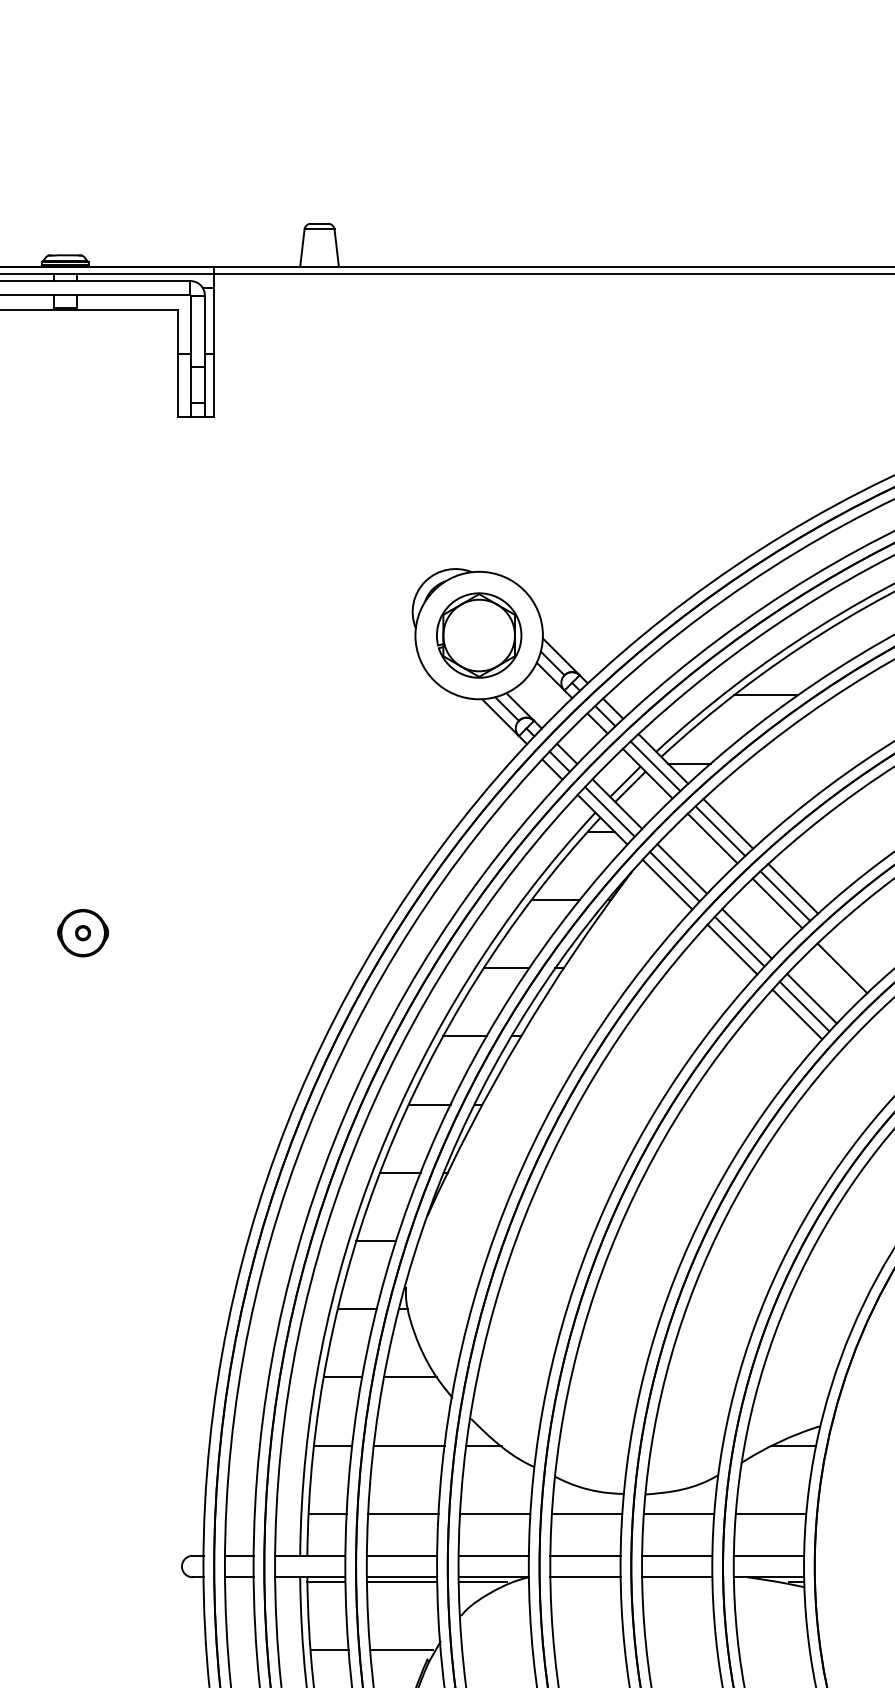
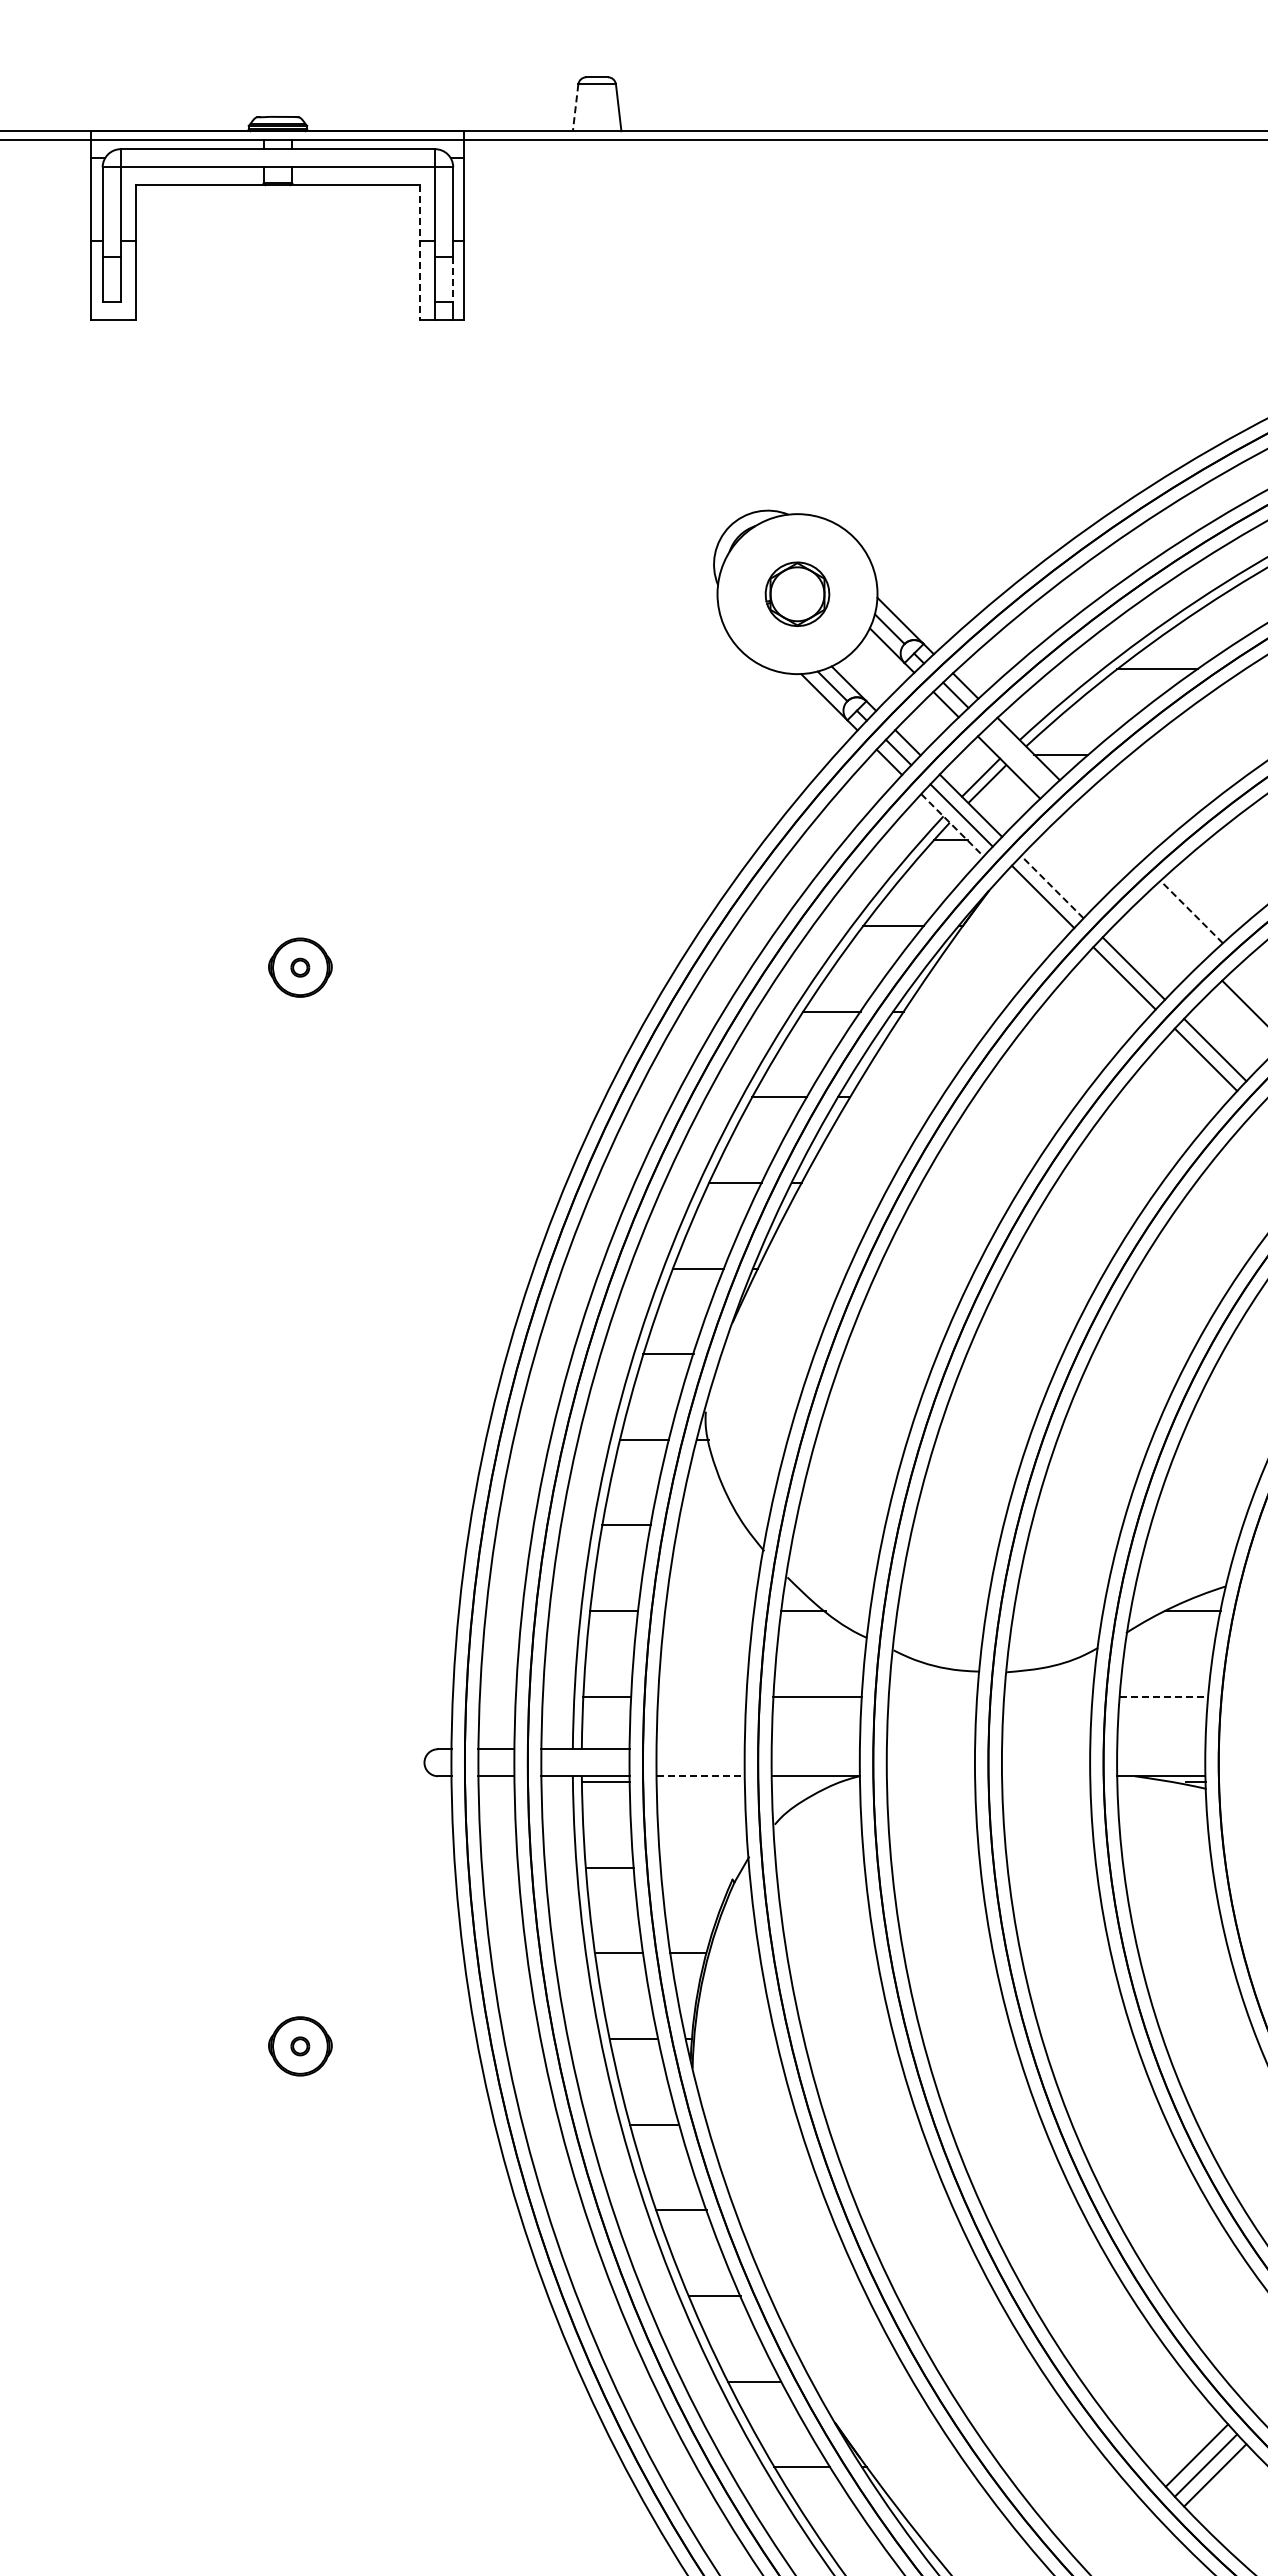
line: (302, 247) -> (575, 107), solid -> dashed
line: (178, 364) -> (419, 253), solid -> dashed
line: (205, 385) -> (453, 280), solid -> dashed
part: (479, 635) -> (797, 594), size x0.6
line: (655, 766) -> (1018, 758), removed
line: (602, 819) -> (952, 825), solid -> dashed
line: (727, 823) -> (1109, 830), removed
line: (720, 831) -> (1100, 839), removed
line: (712, 838) -> (1090, 848), removed
line: (682, 868) -> (1052, 886), solid -> dashed
line: (667, 884) -> (1033, 906), removed
line: (793, 888) -> (1191, 911), solid -> dashed
line: (785, 895) -> (1181, 920), removed
line: (777, 903) -> (1171, 930), removed
line: (732, 949) -> (1115, 988), removed
line: (797, 1014) -> (1196, 1069), removed
line: (410, 1377) -> (711, 1525), removed
line: (409, 1446) -> (709, 1611), removed
line: (403, 1513) -> (702, 1696), removed
line: (586, 1513) -> (932, 1696), removed
line: (679, 1513) -> (1048, 1696), removed
line: (771, 1513) -> (1164, 1696), solid -> dashed
line: (401, 1556) -> (700, 1749), removed
line: (493, 1556) -> (815, 1749), removed
line: (585, 1556) -> (930, 1749), removed
line: (677, 1556) -> (1046, 1749), removed
line: (769, 1556) -> (1161, 1749), removed
line: (402, 1577) -> (701, 1776), solid -> dashed
line: (585, 1577) -> (930, 1776), removed
line: (677, 1577) -> (1046, 1776), removed
line: (401, 1582) -> (700, 1782), removed
line: (483, 1582) -> (802, 1782), removed
line: (401, 1650) -> (699, 1867), removed

